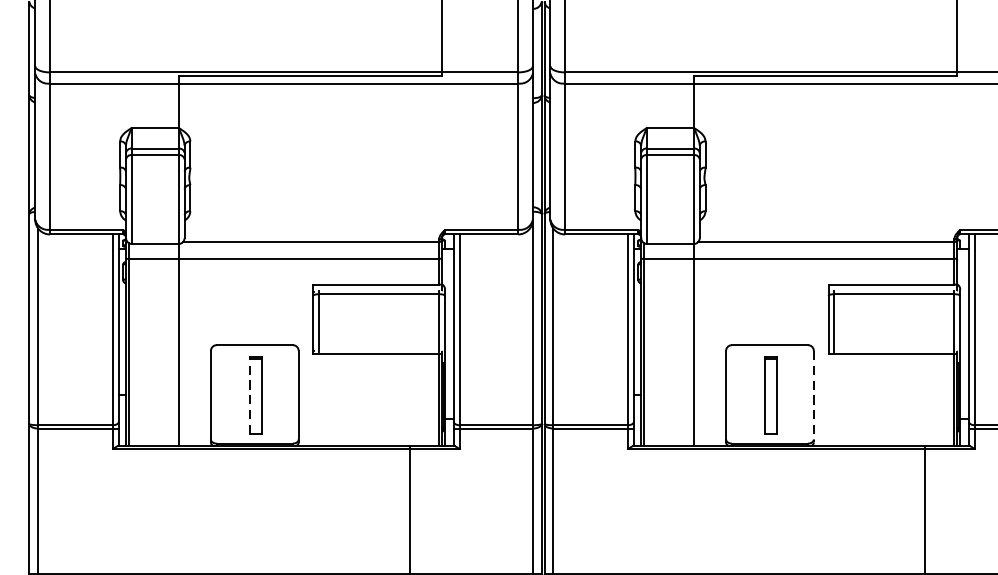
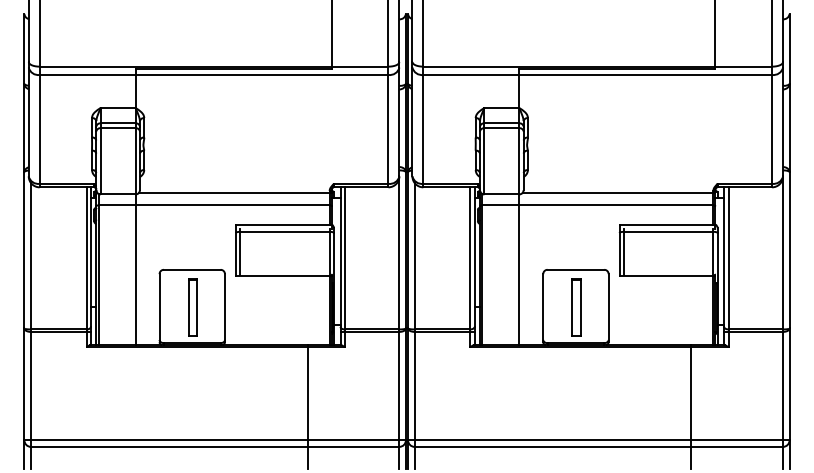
line: (249, 395) -> (188, 307), dashed -> solid
line: (813, 397) -> (608, 308), dashed -> solid

